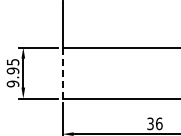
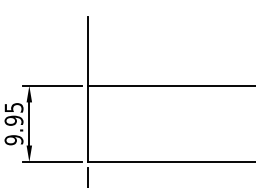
line: (62, 73) -> (87, 124), dashed -> solid

